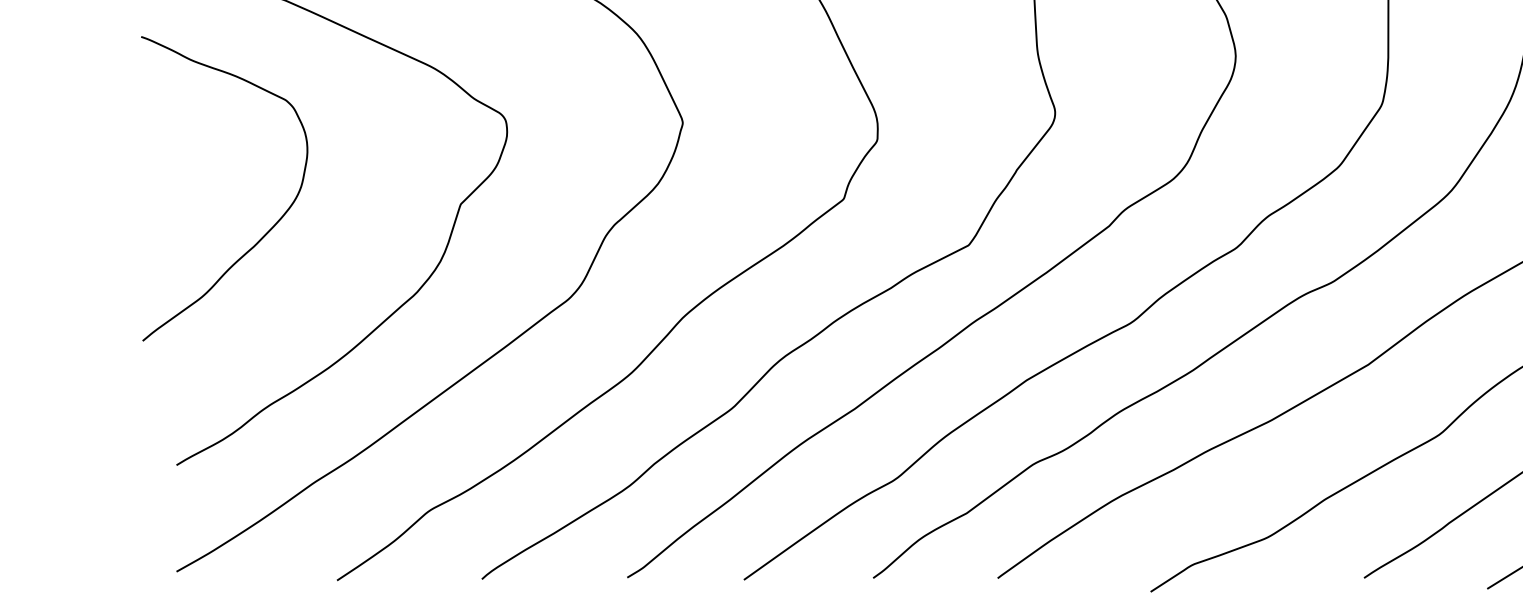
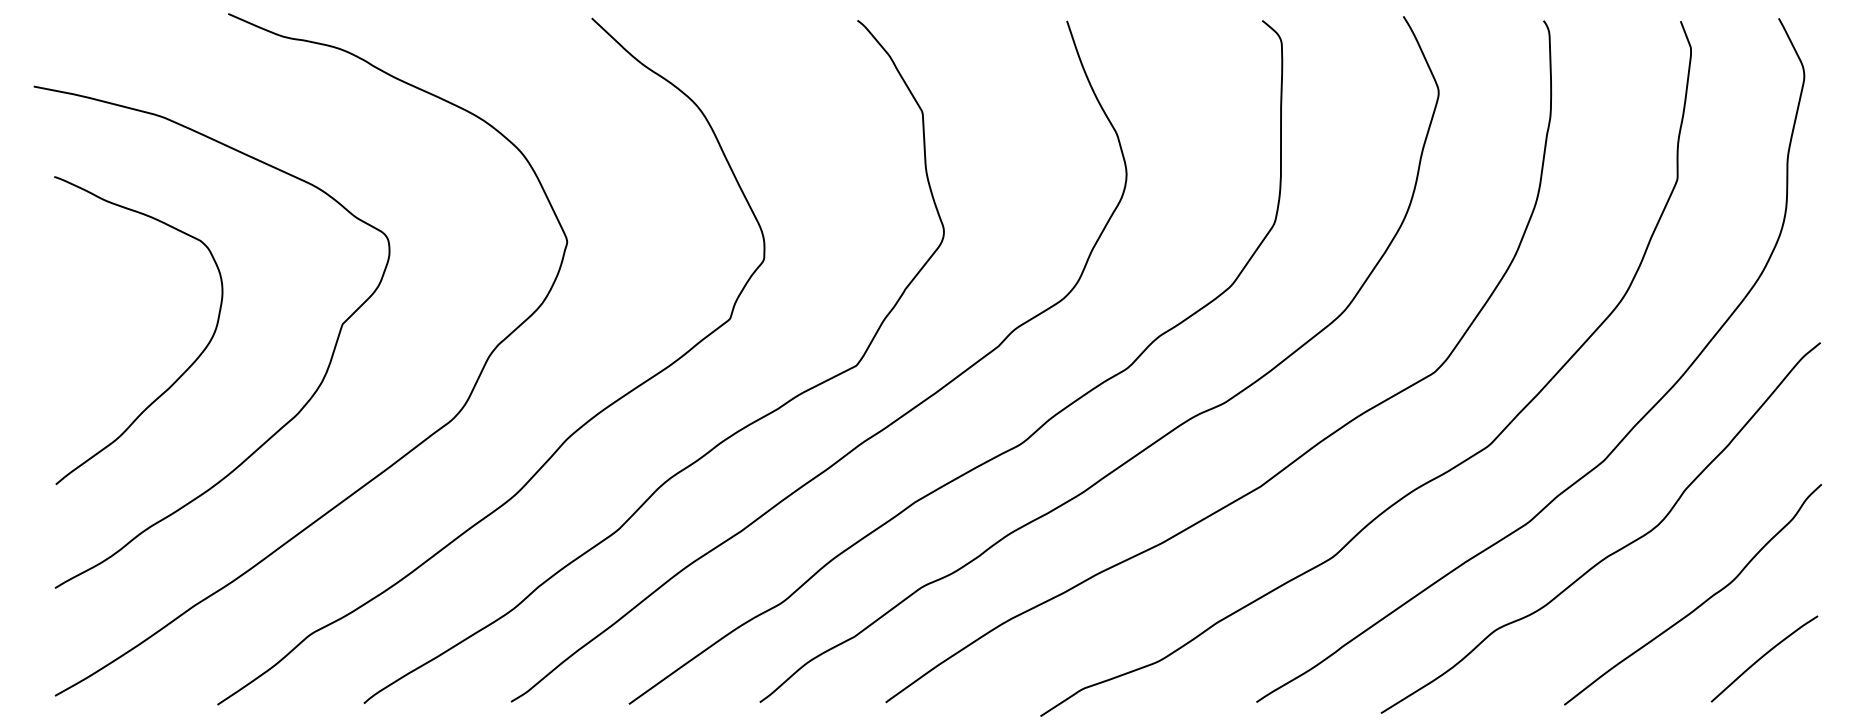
curve: (267, 231) -> (182, 373), moved

